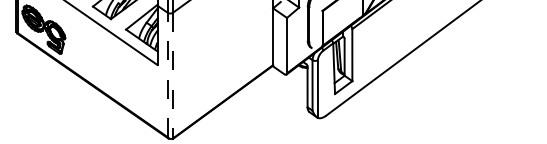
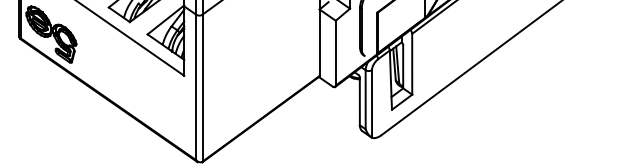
line: (167, 74) -> (196, 86), dashed -> solid
line: (173, 75) -> (203, 88), dashed -> solid

